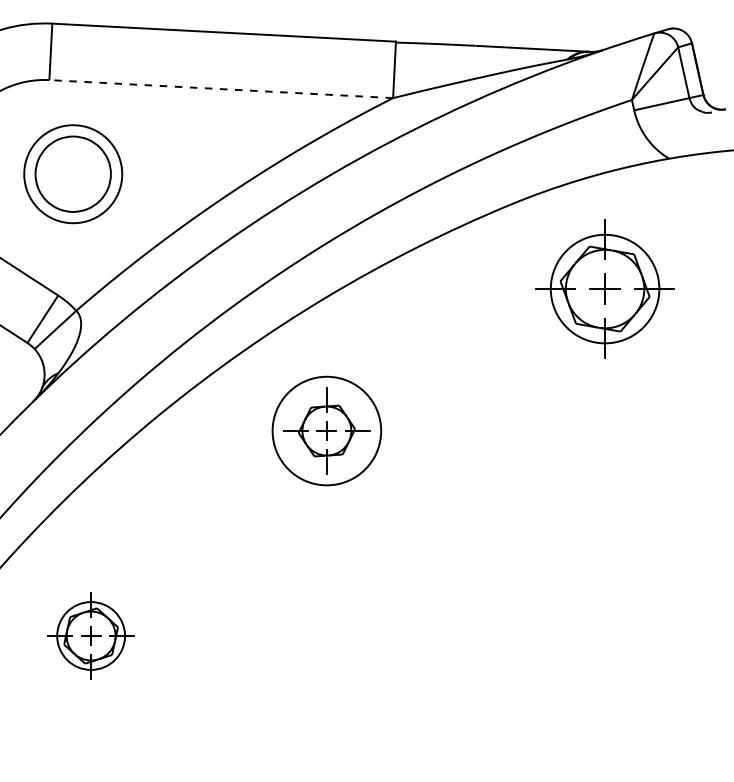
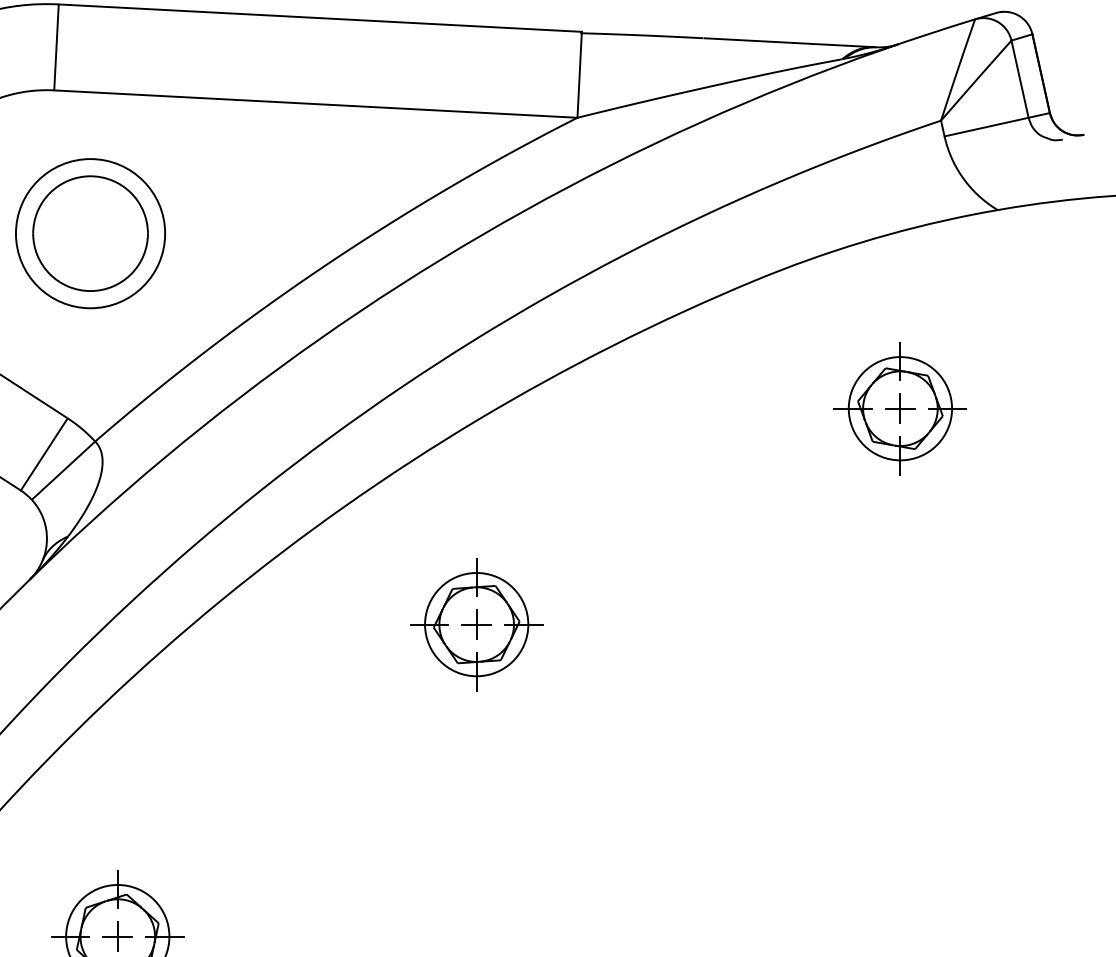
line: (220, 89) -> (314, 104), dashed -> solid
part: (605, 289) -> (900, 409), size x0.62
circle: (326, 430) -> (476, 623), size x0.62

